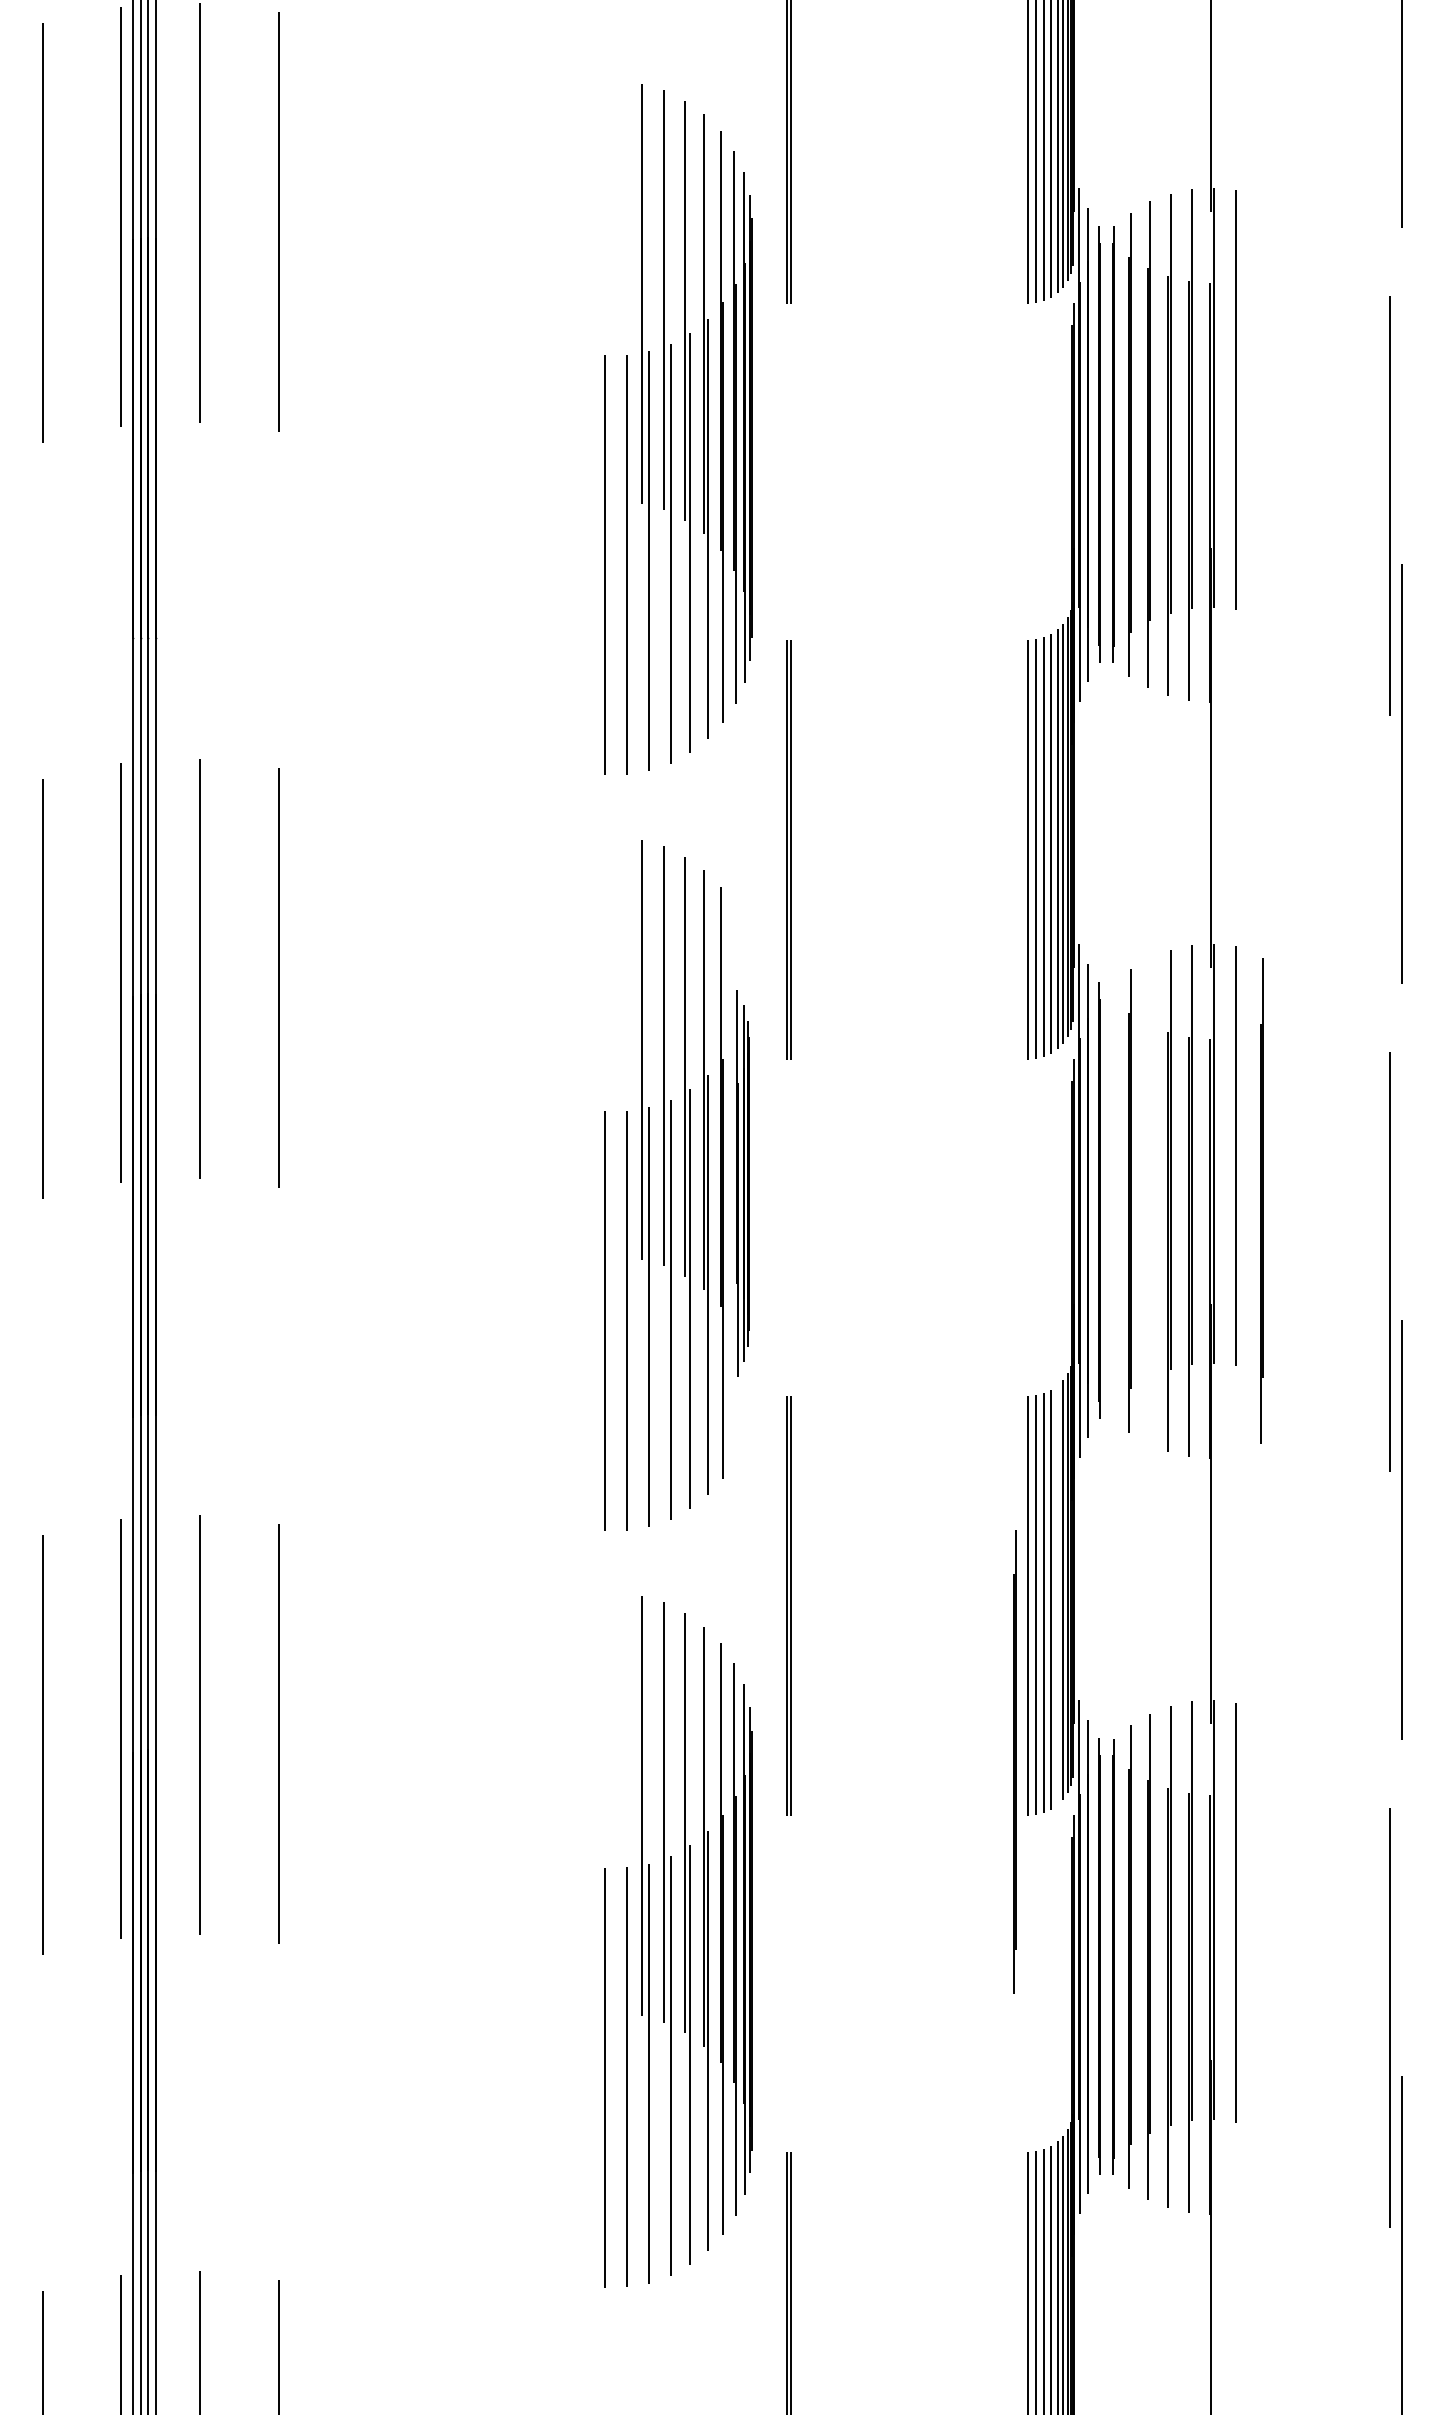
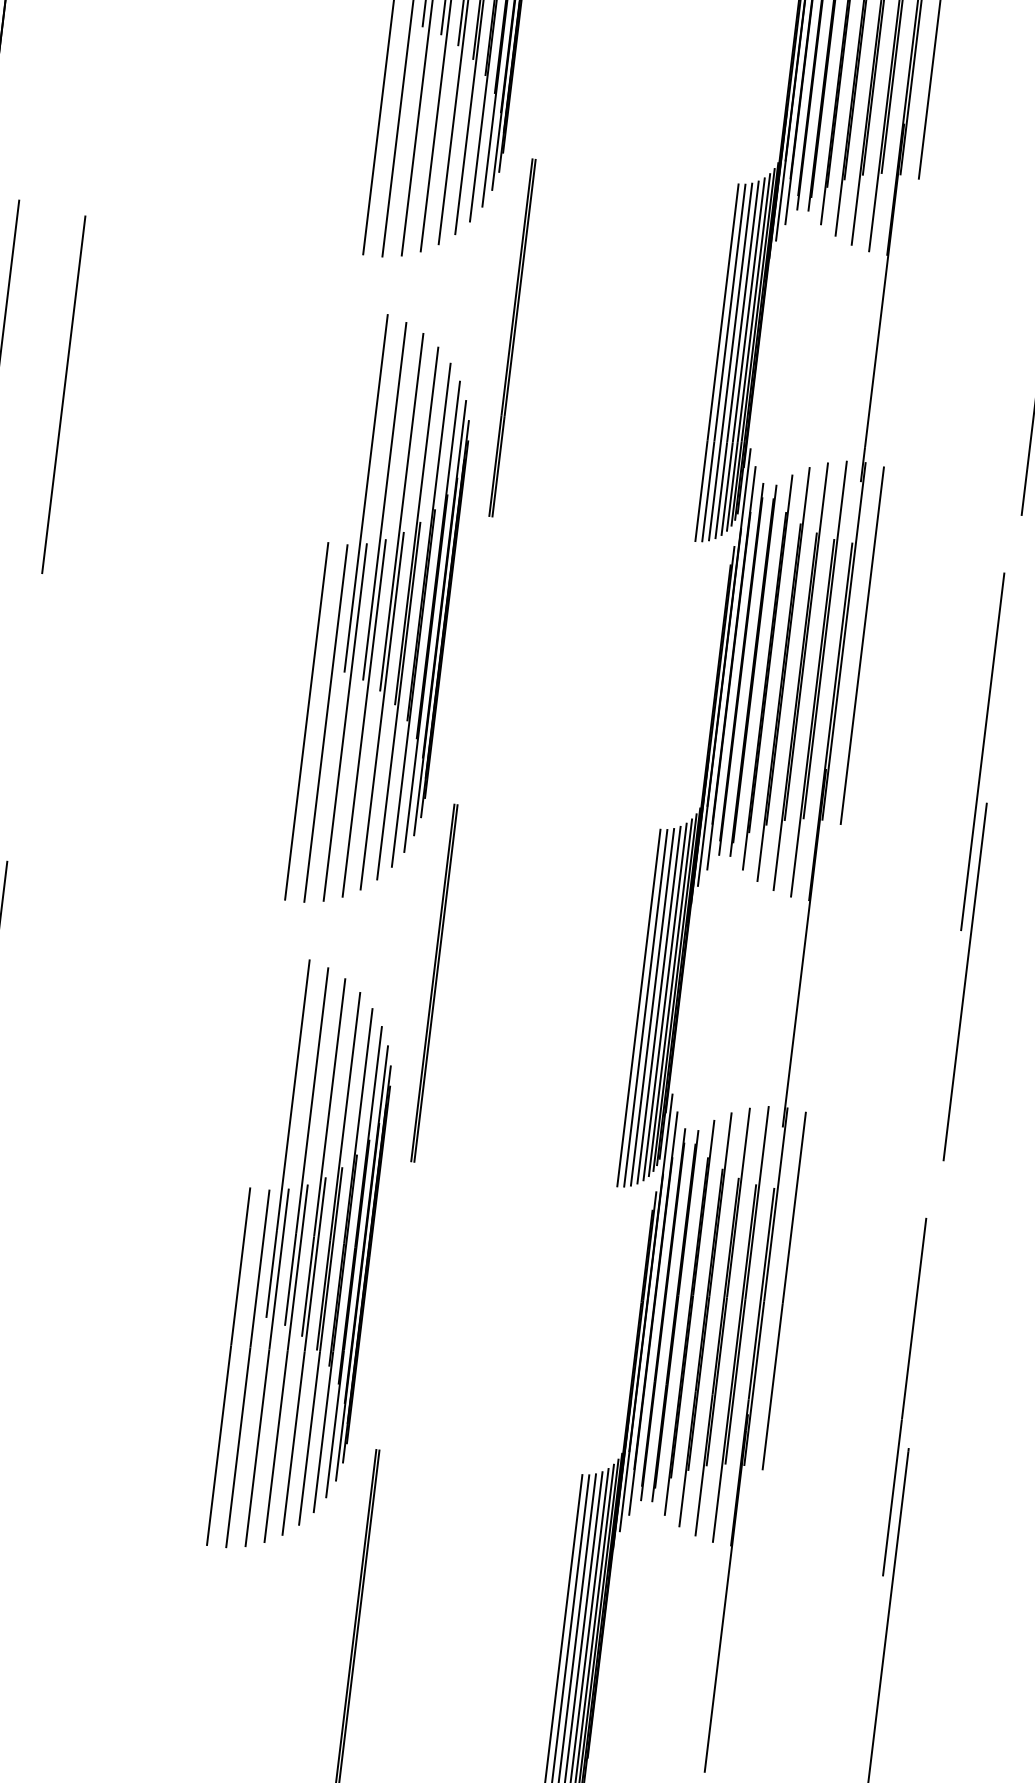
part: (742, 1183) -> (438, 617), size x1.43
line: (1113, 1200) -> (753, 670), added
line: (1261, 1200) -> (783, 674), moved
line: (1057, 1595) -> (664, 1002), added
line: (1014, 1761) -> (610, 1139), removed

